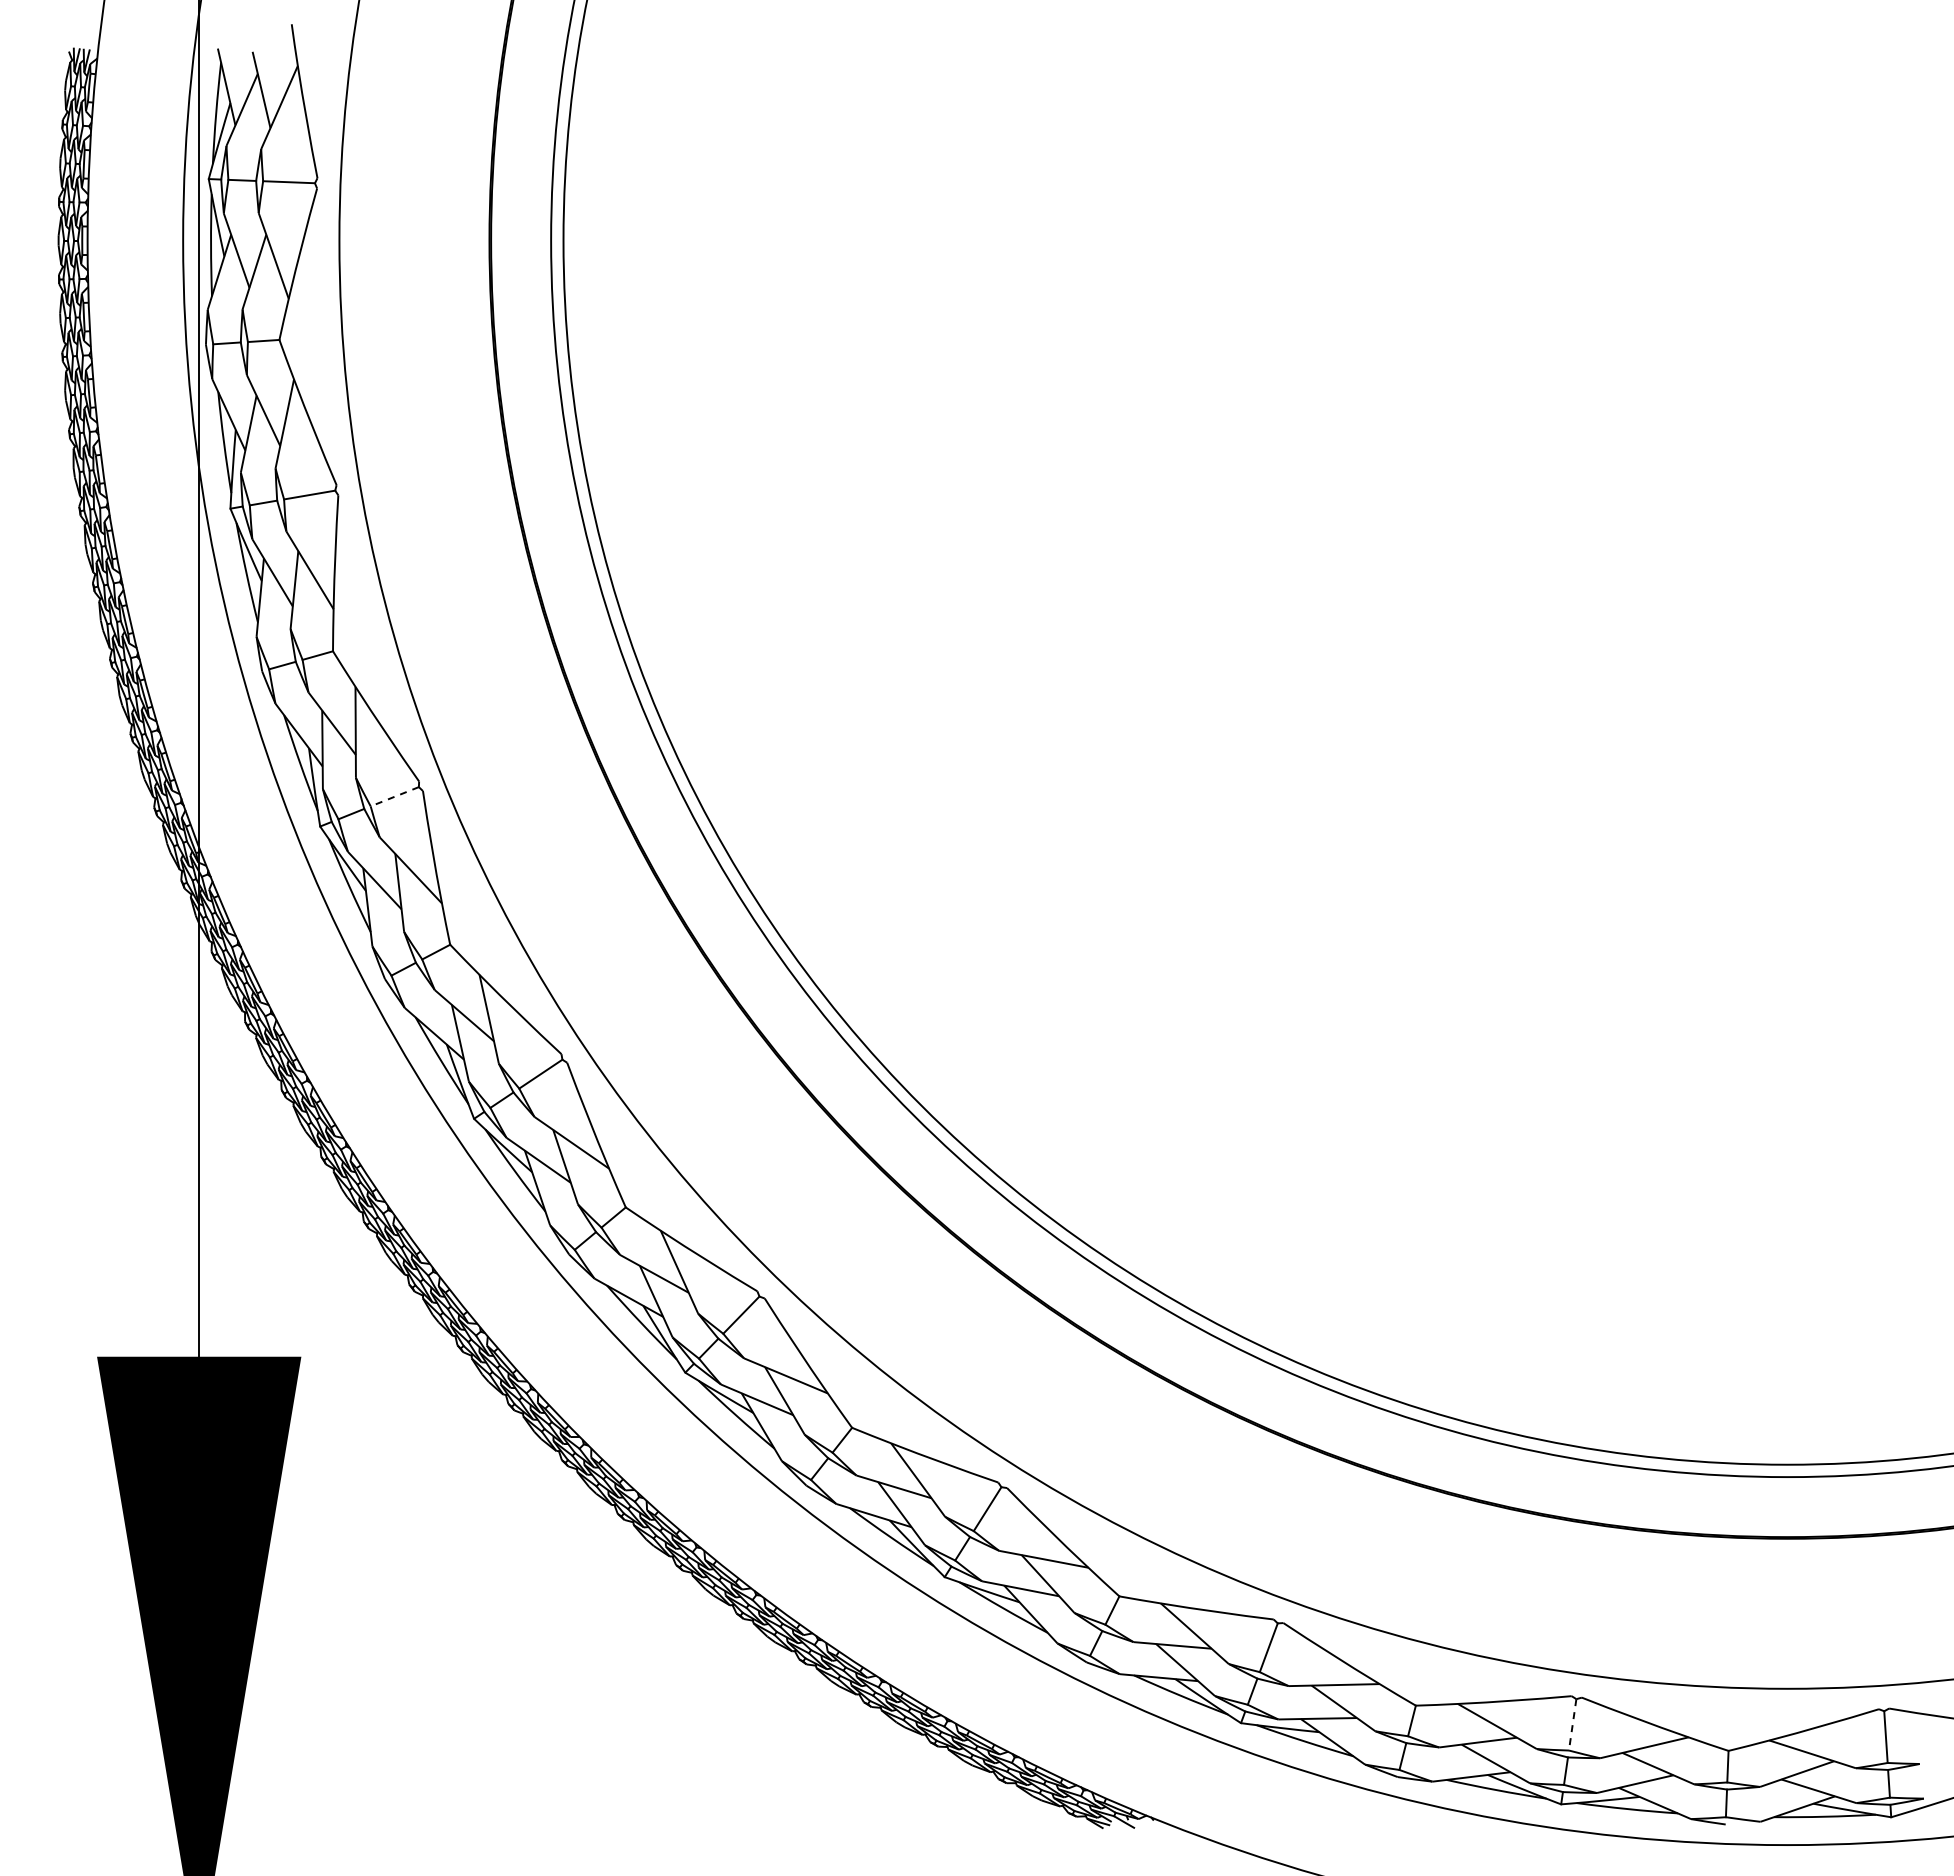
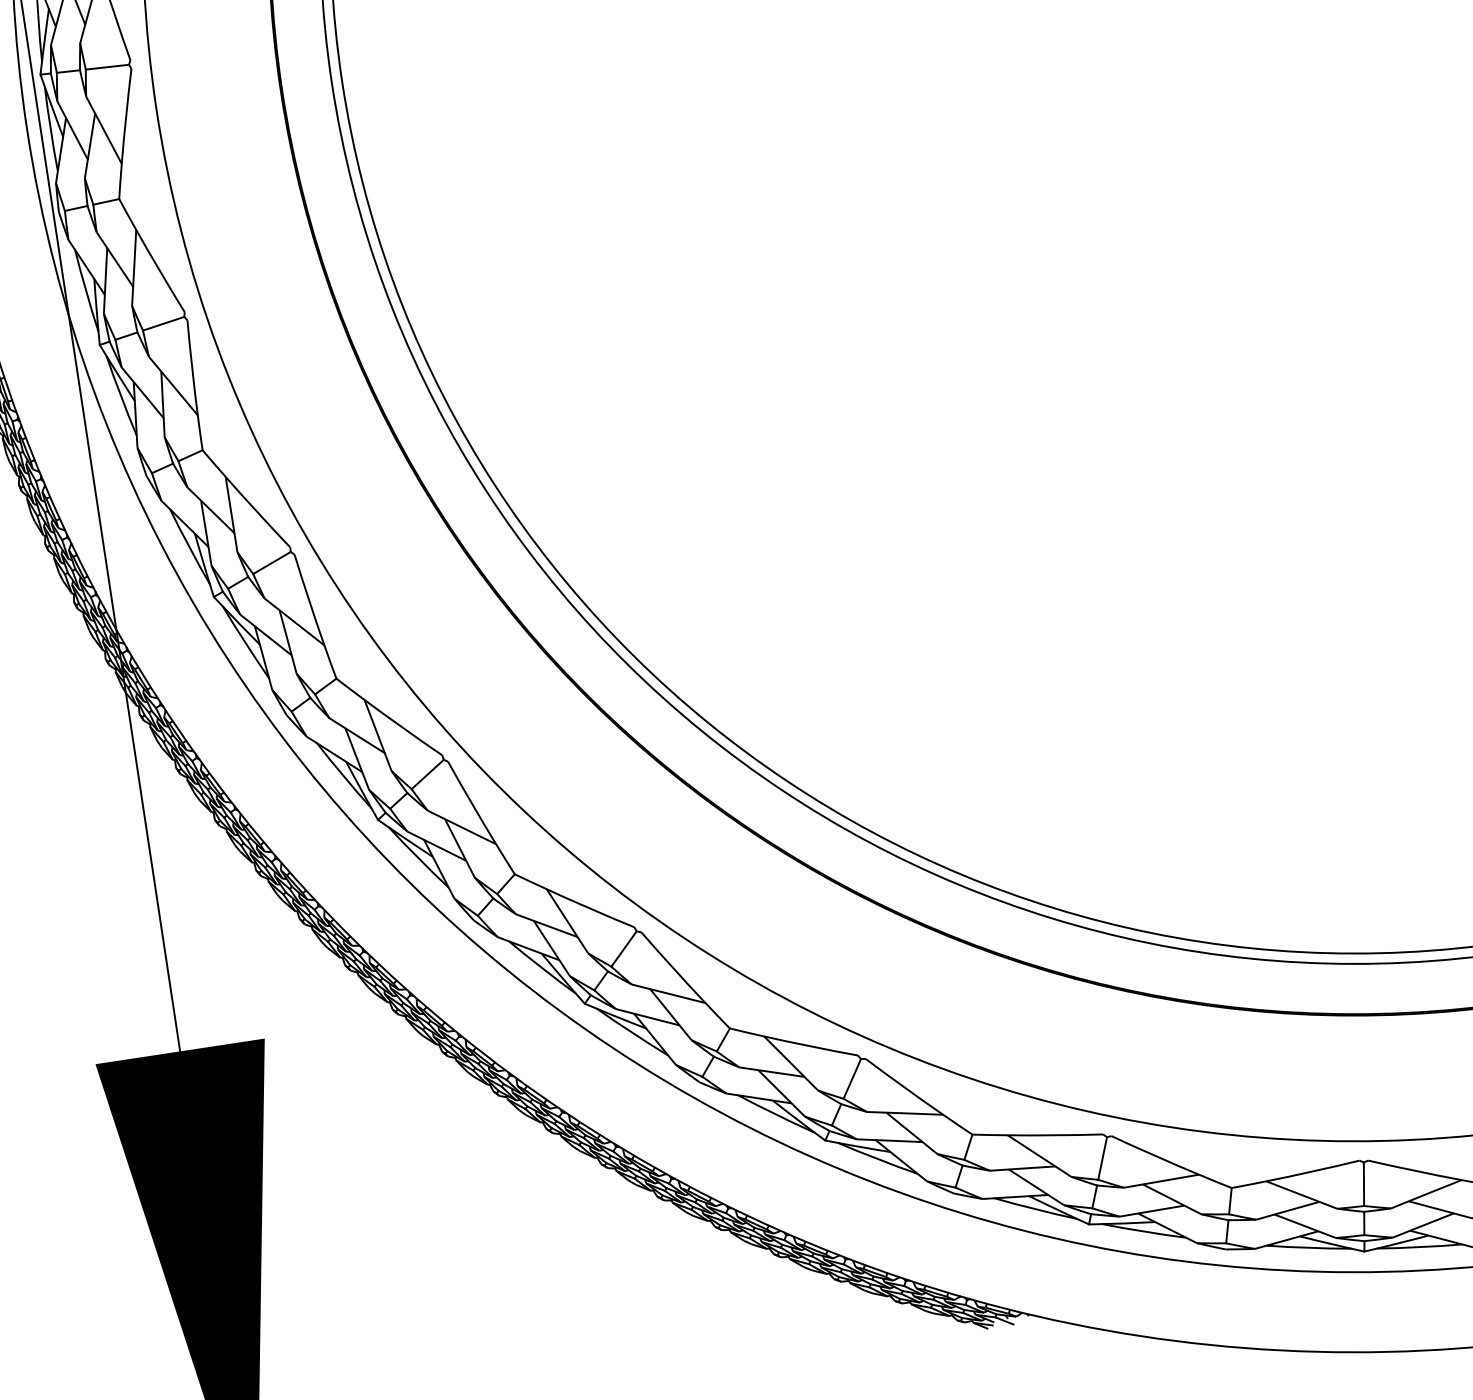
line: (394, 796) -> (271, 562), dashed -> solid
line: (1572, 1724) -> (1363, 1183), dashed -> solid

